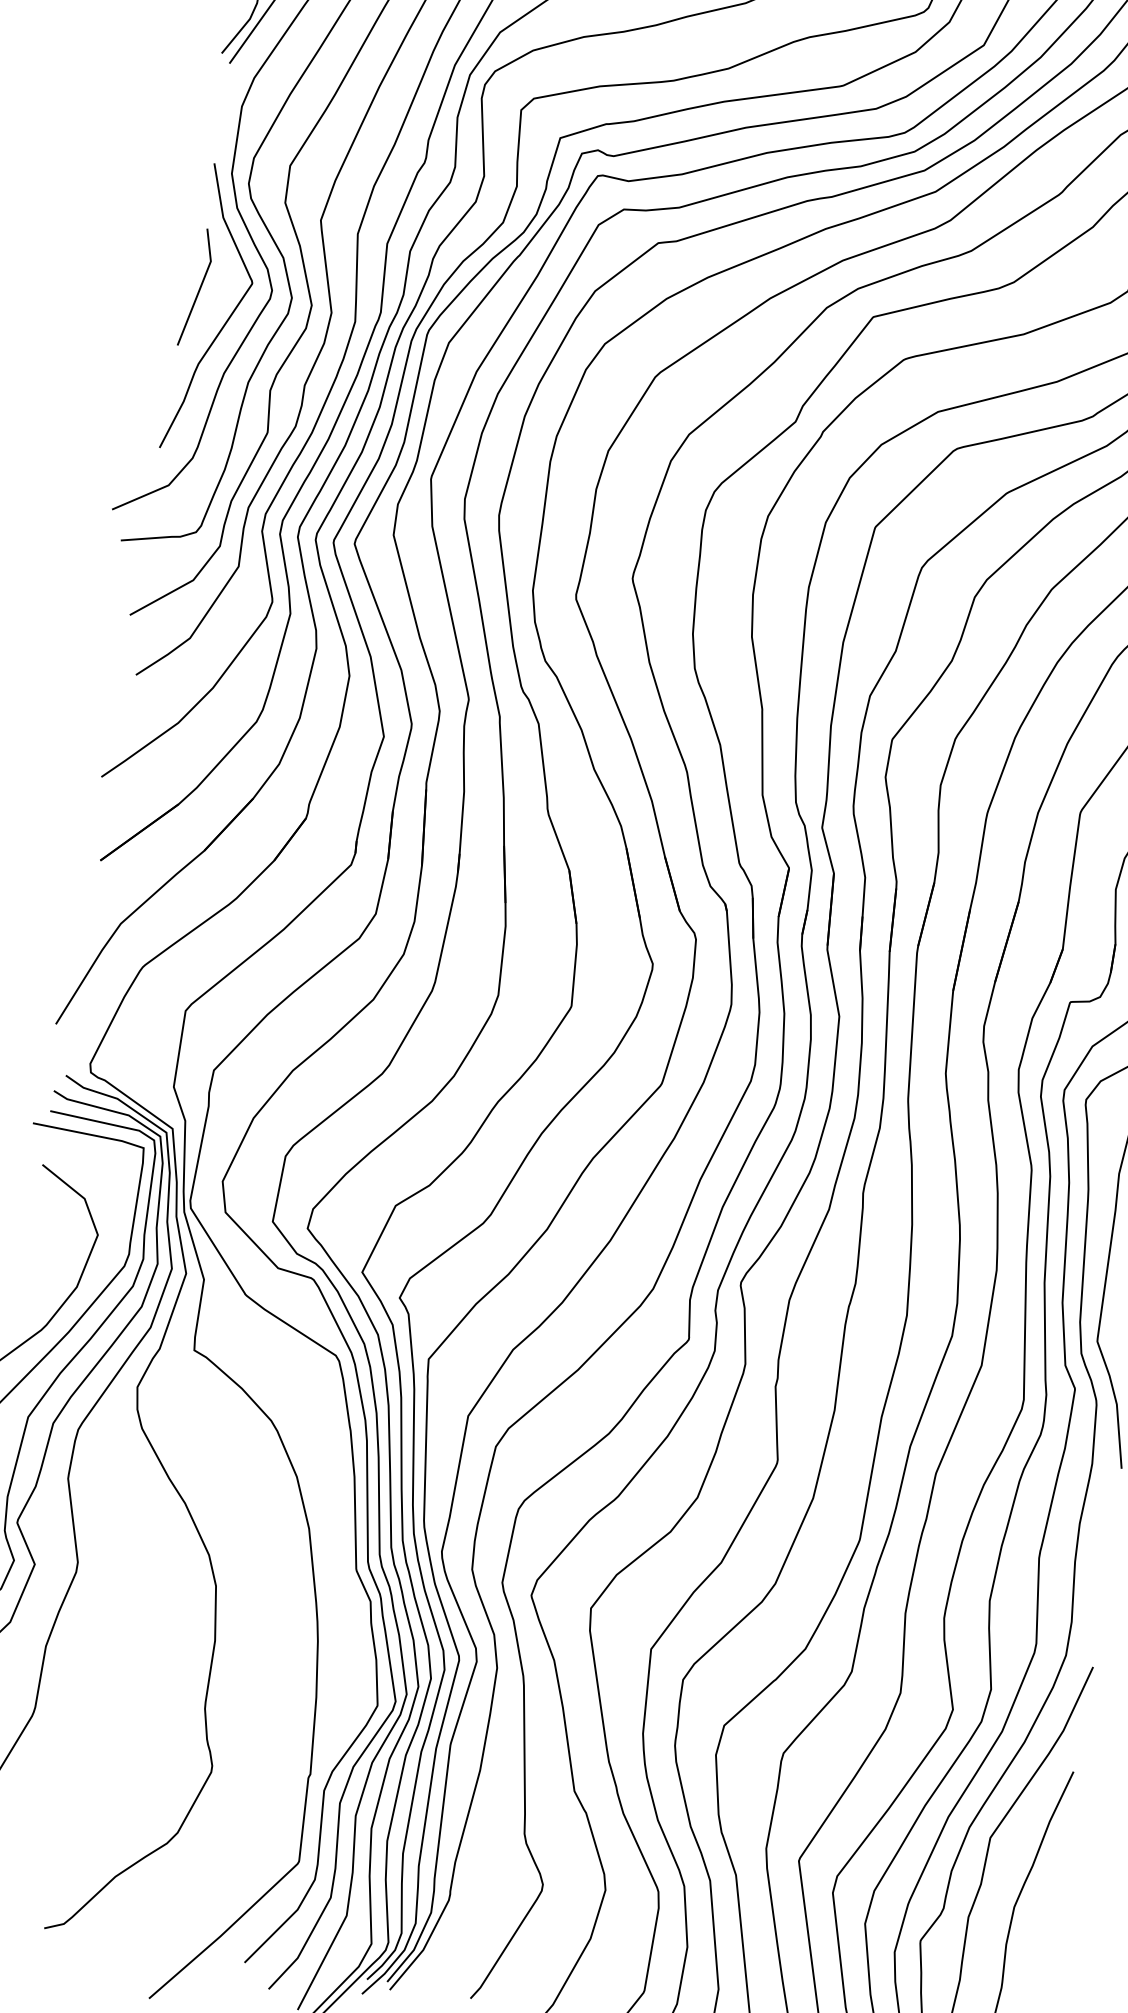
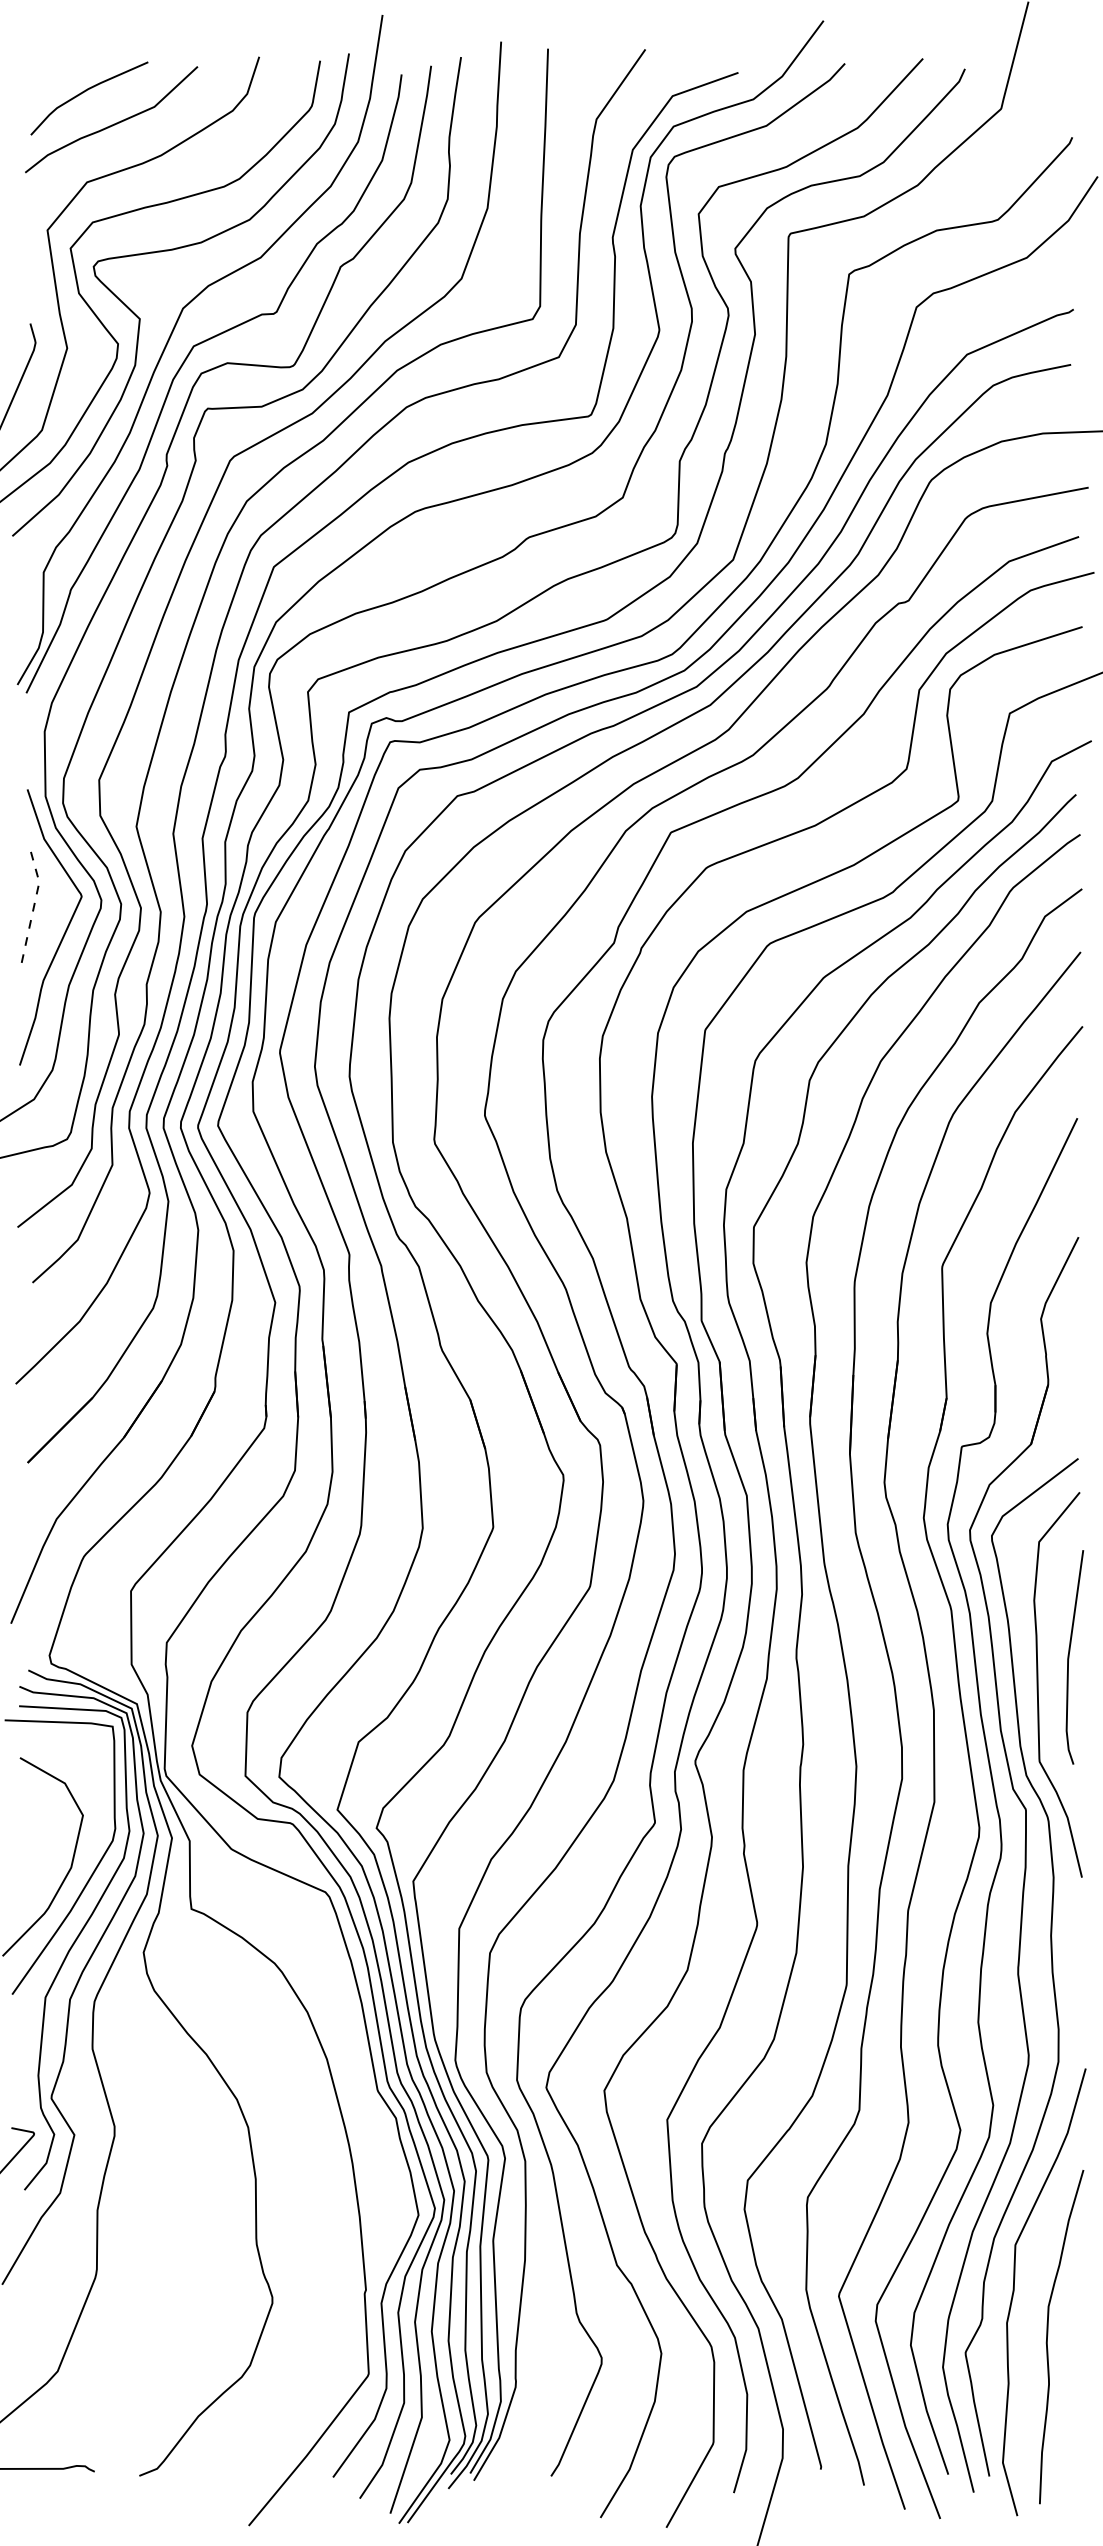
line: (200, 287) -> (33, 908), solid -> dashed

